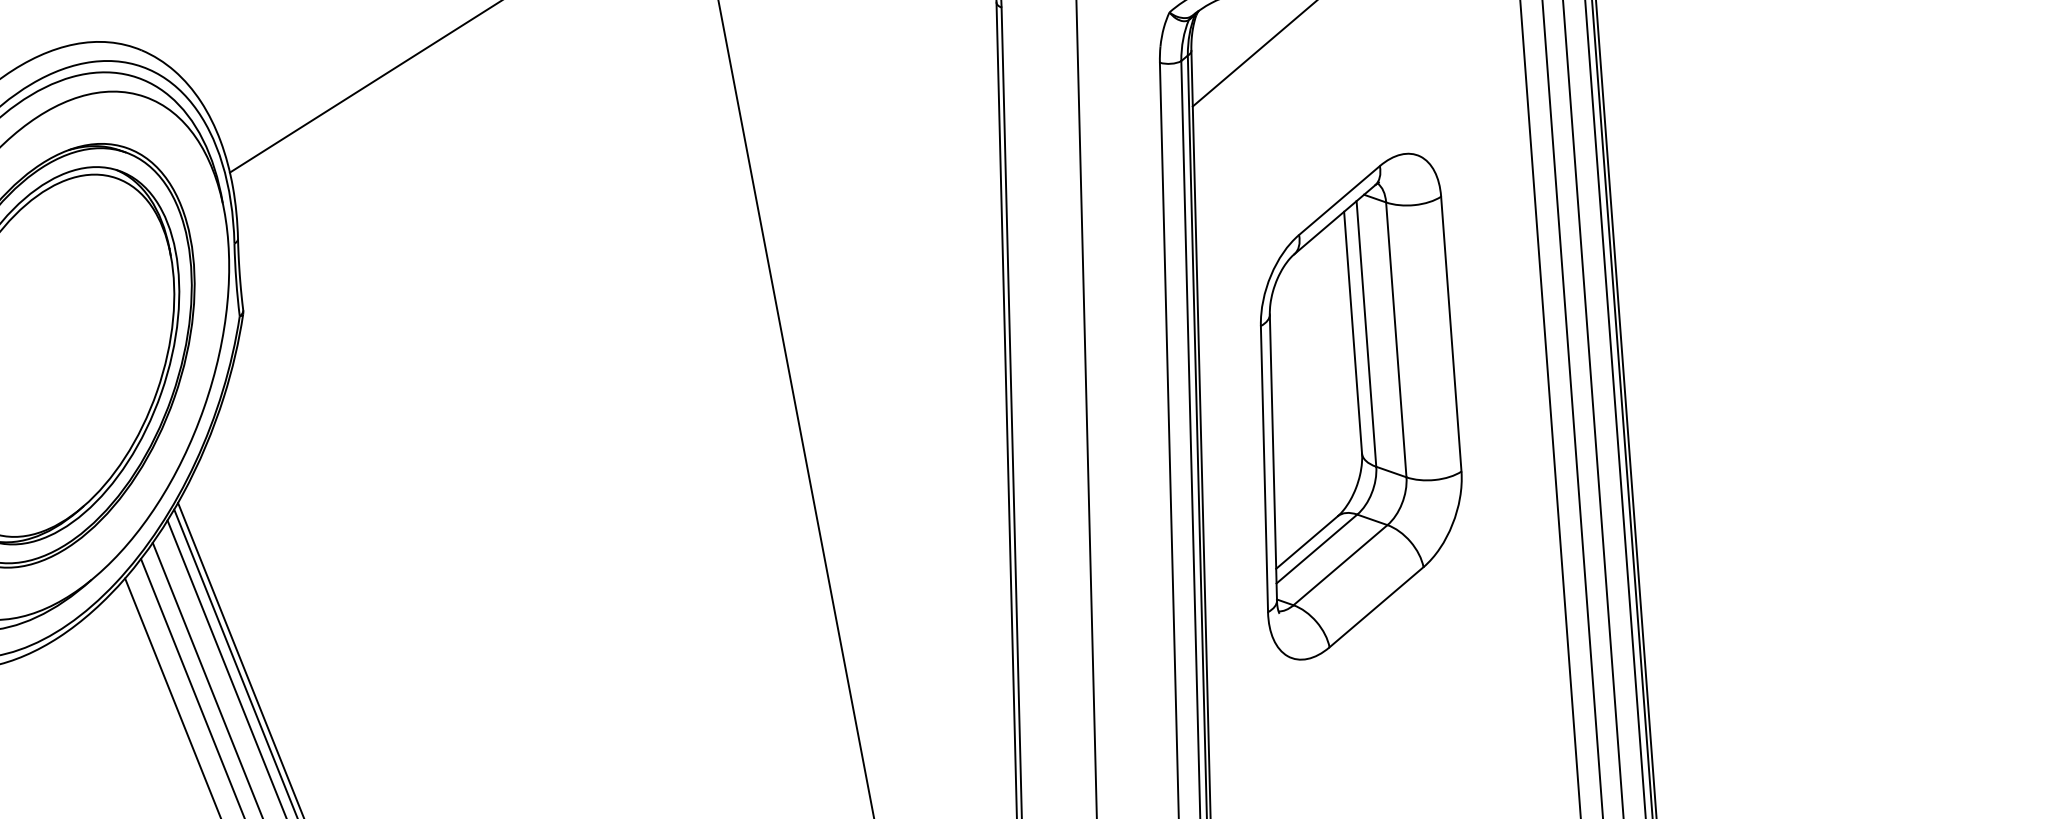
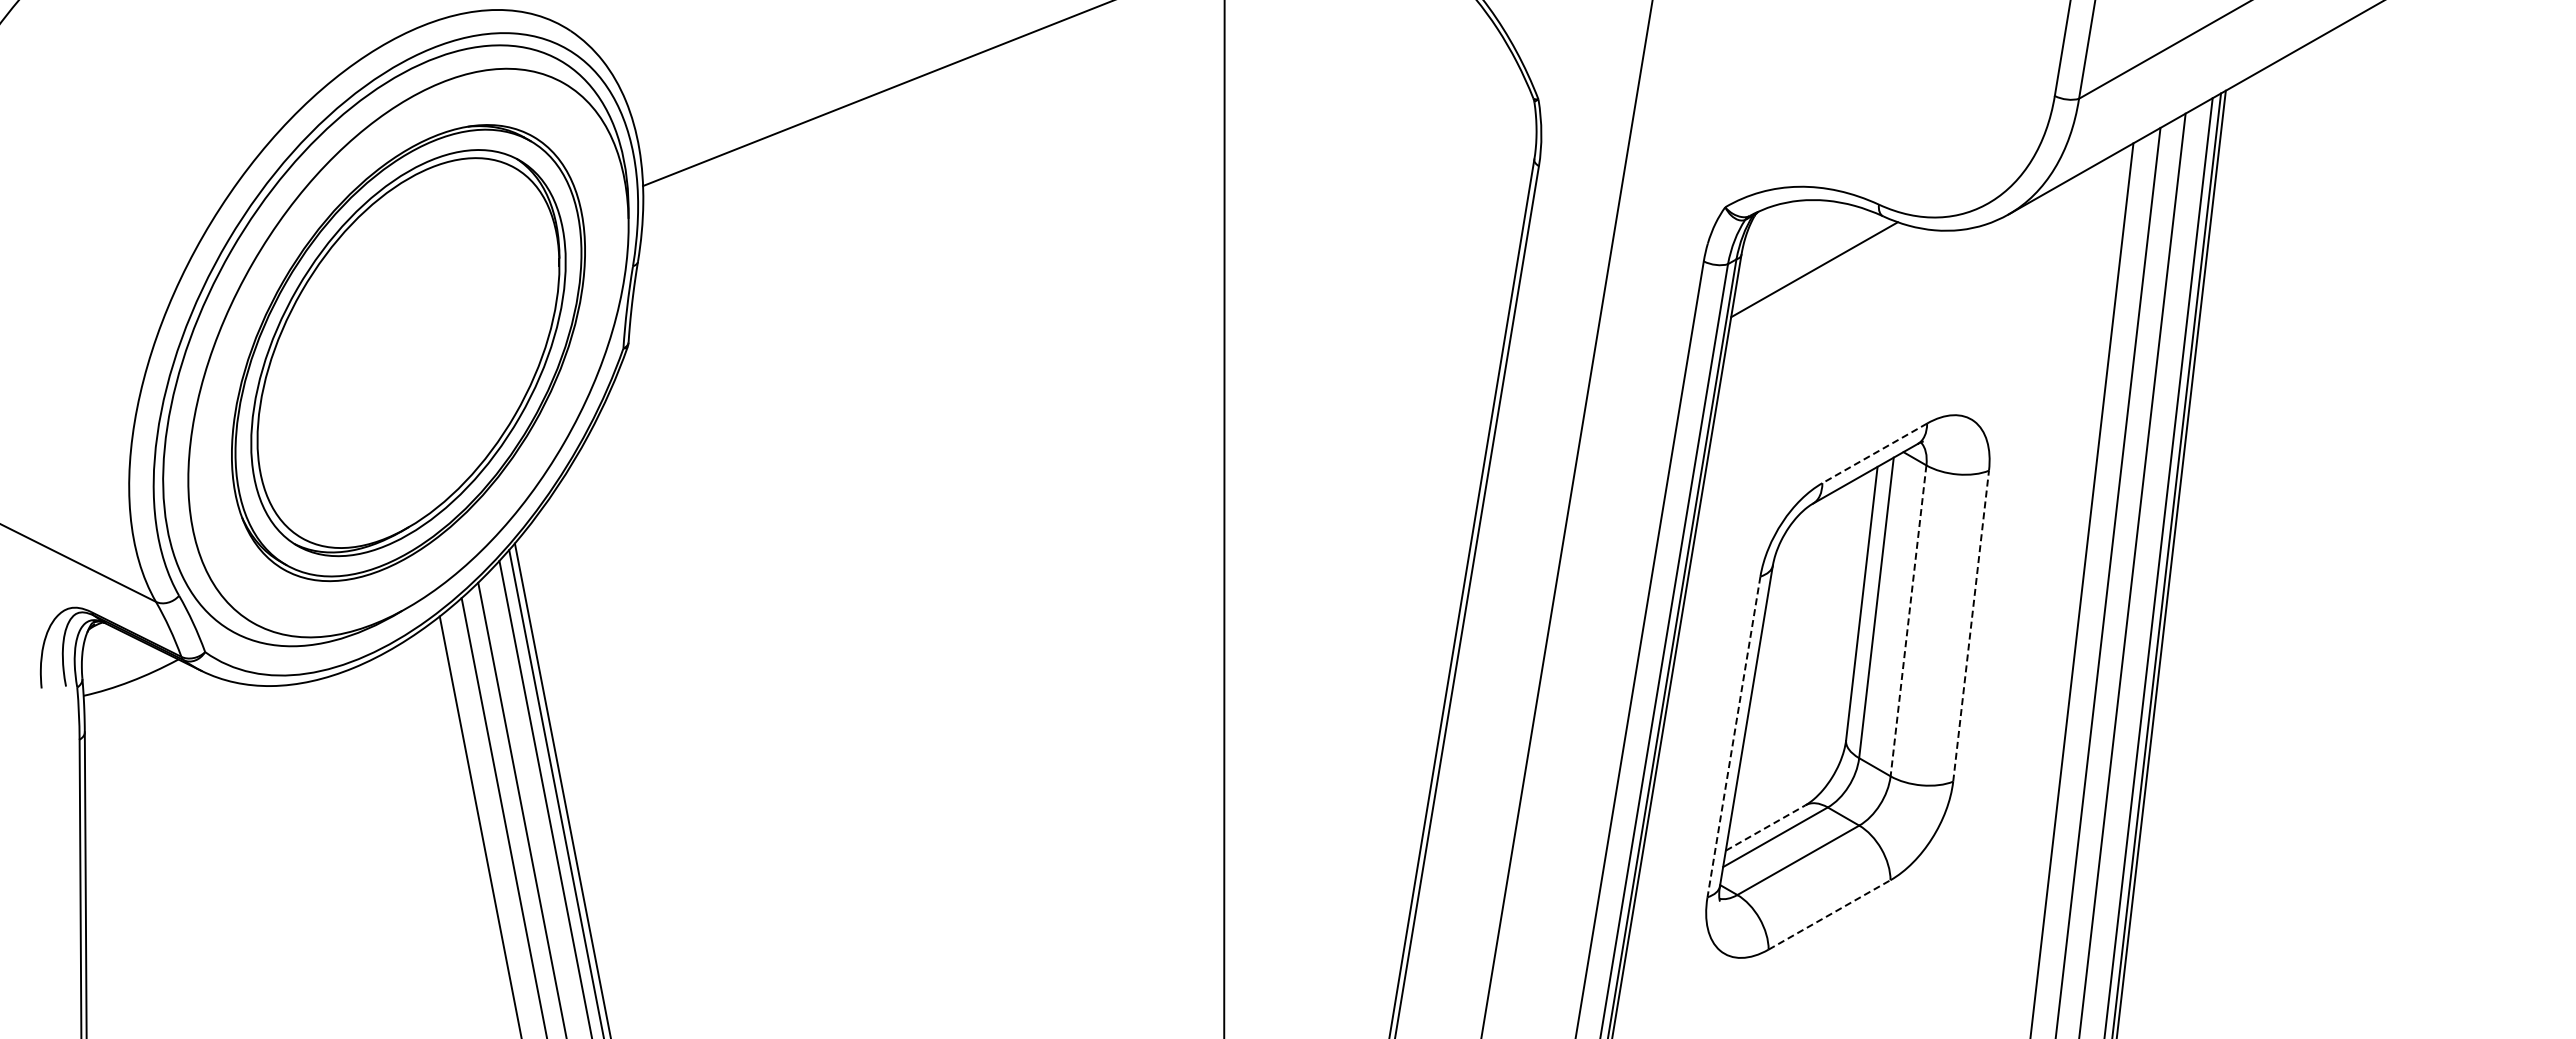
line: (1339, 200) -> (1874, 453), solid -> dashed
line: (1451, 333) -> (1971, 625), solid -> dashed
line: (1396, 340) -> (1908, 621), solid -> dashed
line: (1263, 468) -> (1733, 736), solid -> dashed
line: (1306, 542) -> (1765, 827), solid -> dashed
line: (1377, 606) -> (1830, 914), solid -> dashed

